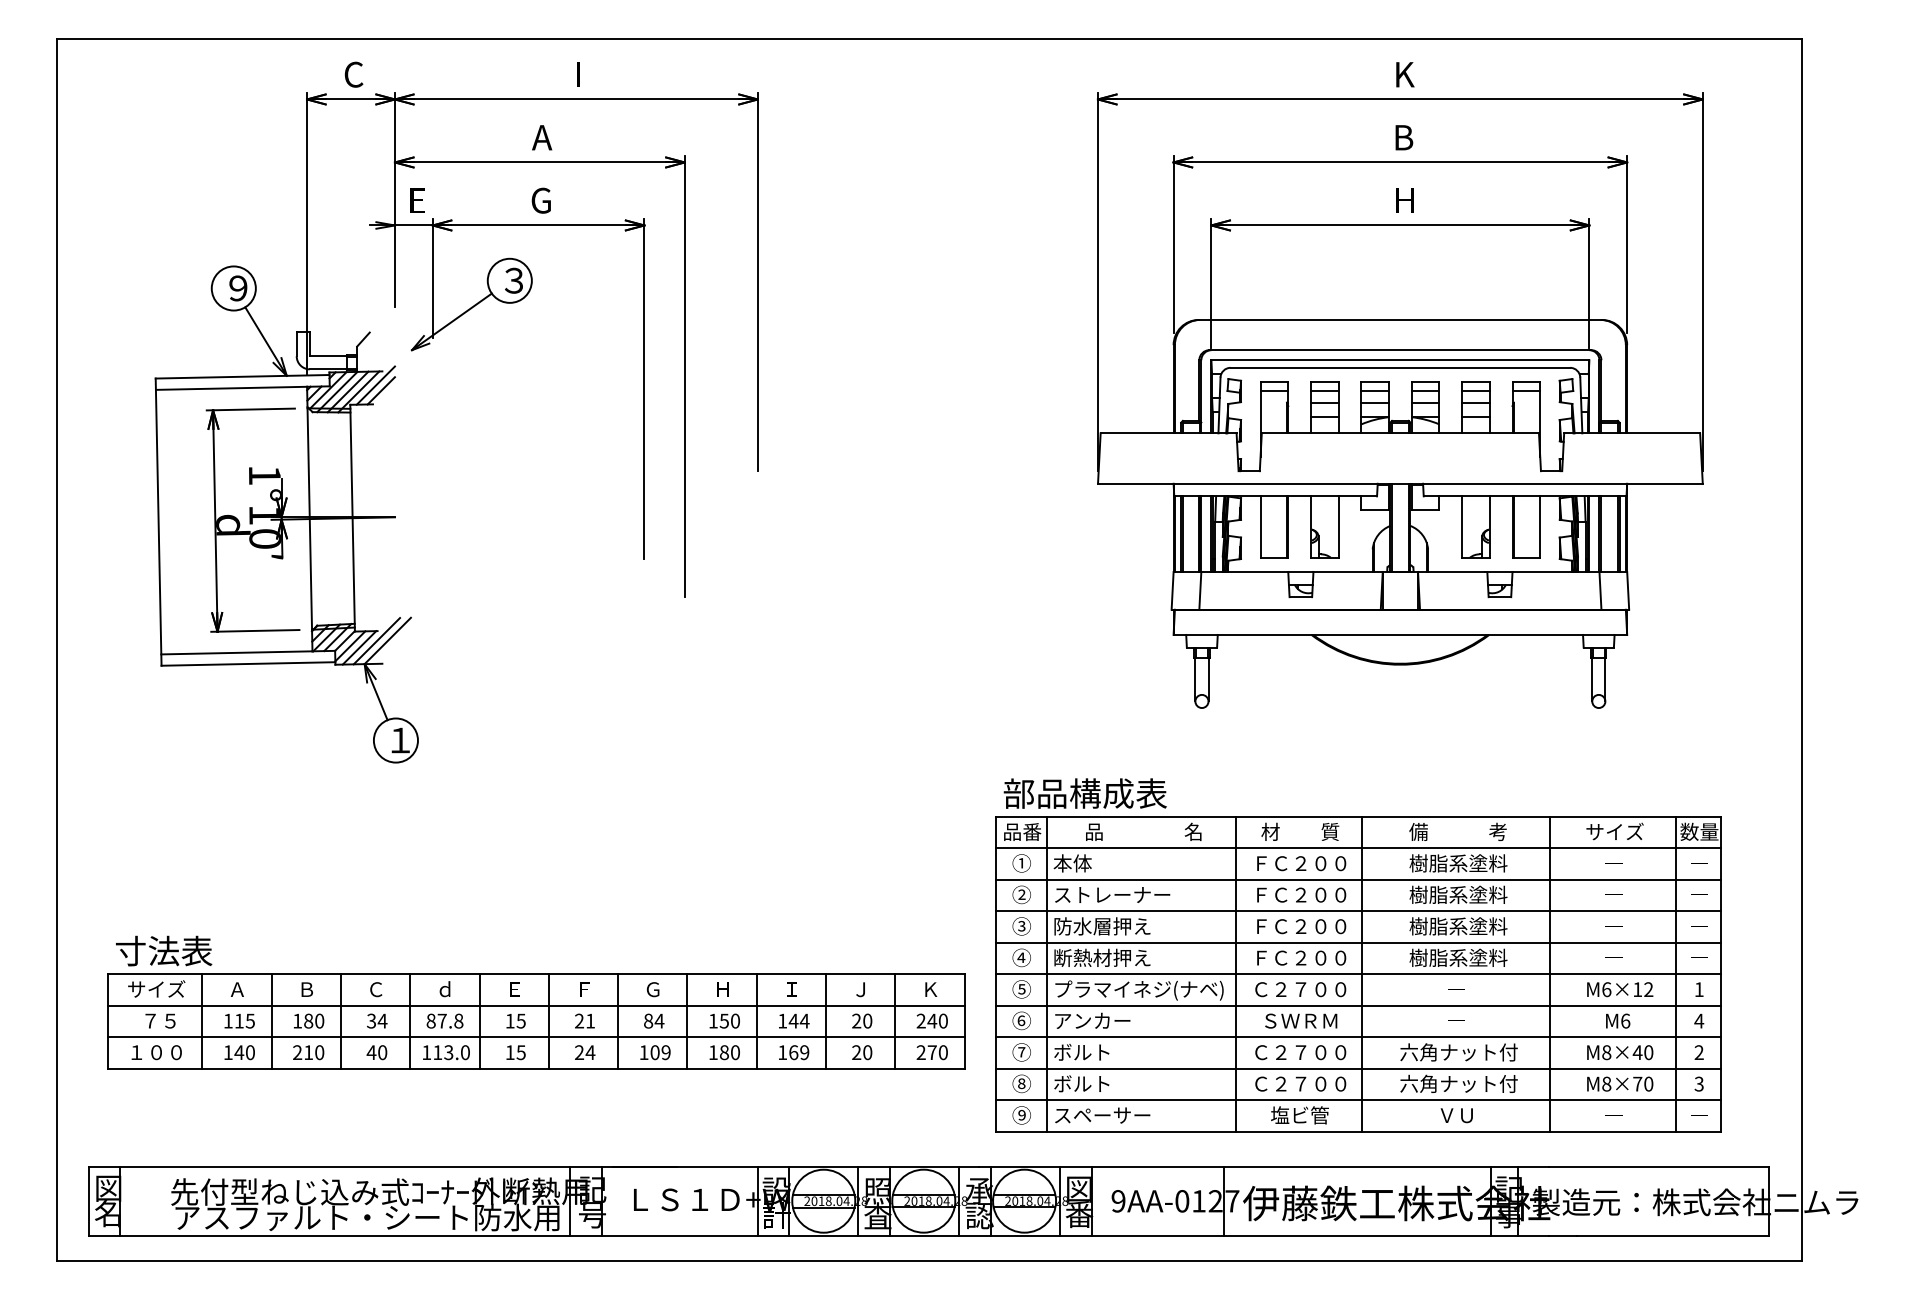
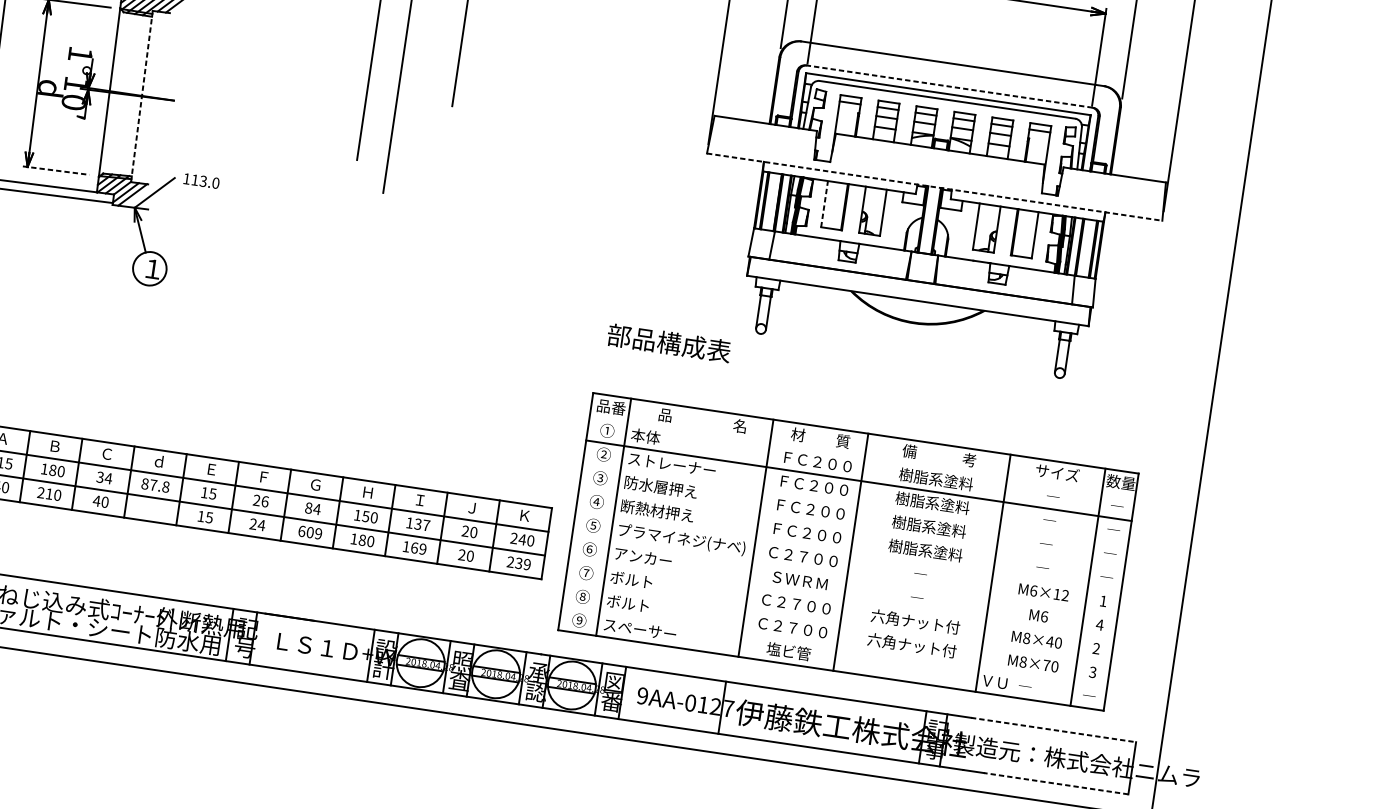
line: (1400, 350) -> (949, 86), solid -> dashed
line: (1400, 483) -> (934, 186), solid -> dashed
line: (352, 517) -> (141, 96), solid -> dashed
line: (1260, 527) -> (824, 204), solid -> dashed
line: (255, 630) -> (56, 170), solid -> dashed
line: (376, 641) -> (146, 192), removed
text: (1084, 793) -> (668, 343), moved
line: (1358, 848) -> (862, 457), removed
line: (1358, 911) -> (855, 504), removed
line: (1358, 942) -> (852, 527), removed
line: (1358, 974) -> (848, 551), removed
line: (1358, 1005) -> (845, 575), removed
text: (590, 1020) -> (265, 501), 21 -> 26
text: (798, 1020) -> (421, 524), 144 -> 137
line: (1358, 1037) -> (841, 599), removed
text: (446, 1052) -> (201, 181), moved
text: (643, 1052) -> (301, 531), 109 -> 609
text: (937, 1052) -> (522, 563), 270 -> 239
line: (1358, 1068) -> (838, 622), removed
line: (1358, 1100) -> (834, 646), removed
text: (1456, 1115) -> (994, 682), moved
line: (1659, 1166) -> (1053, 730), solid -> dashed
line: (1672, 1235) -> (1055, 783), solid -> dashed

